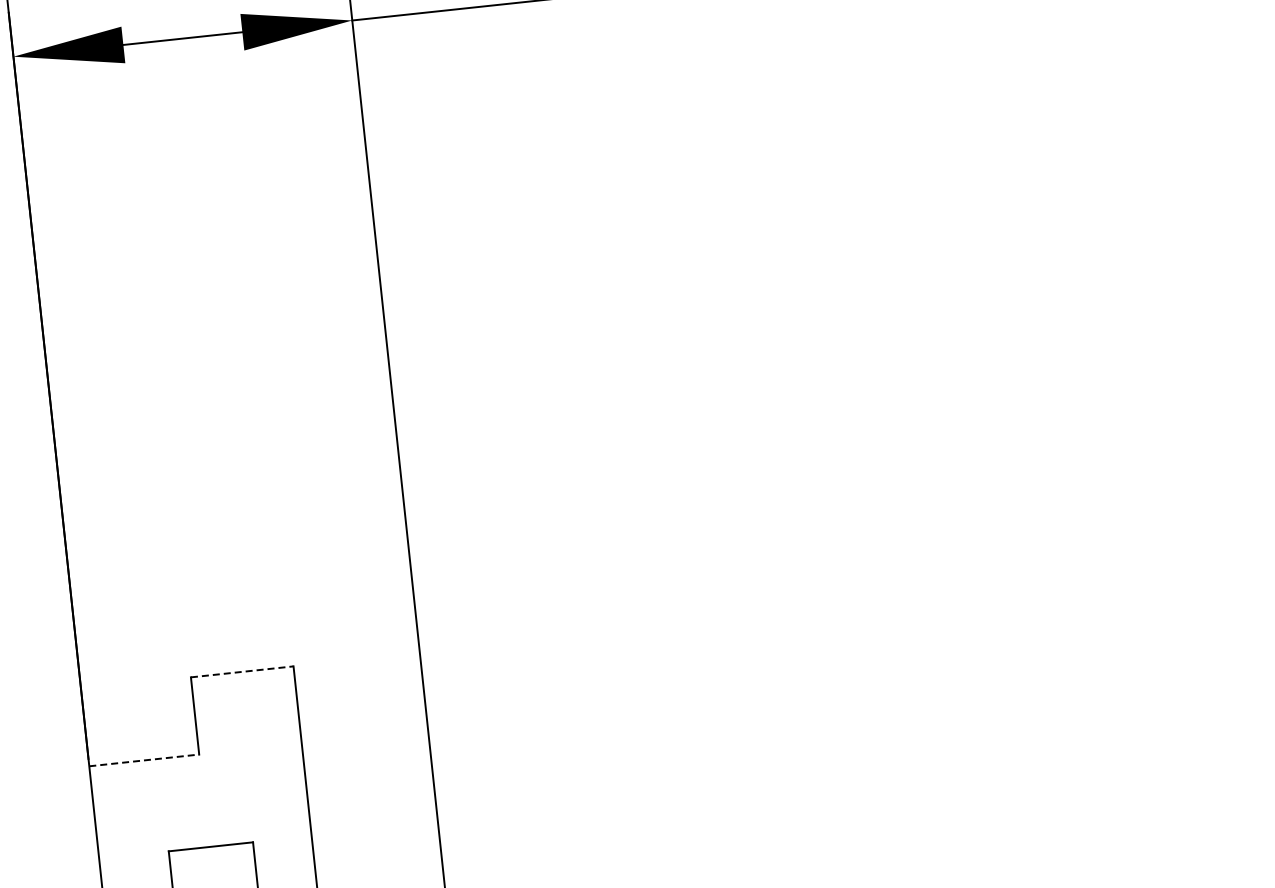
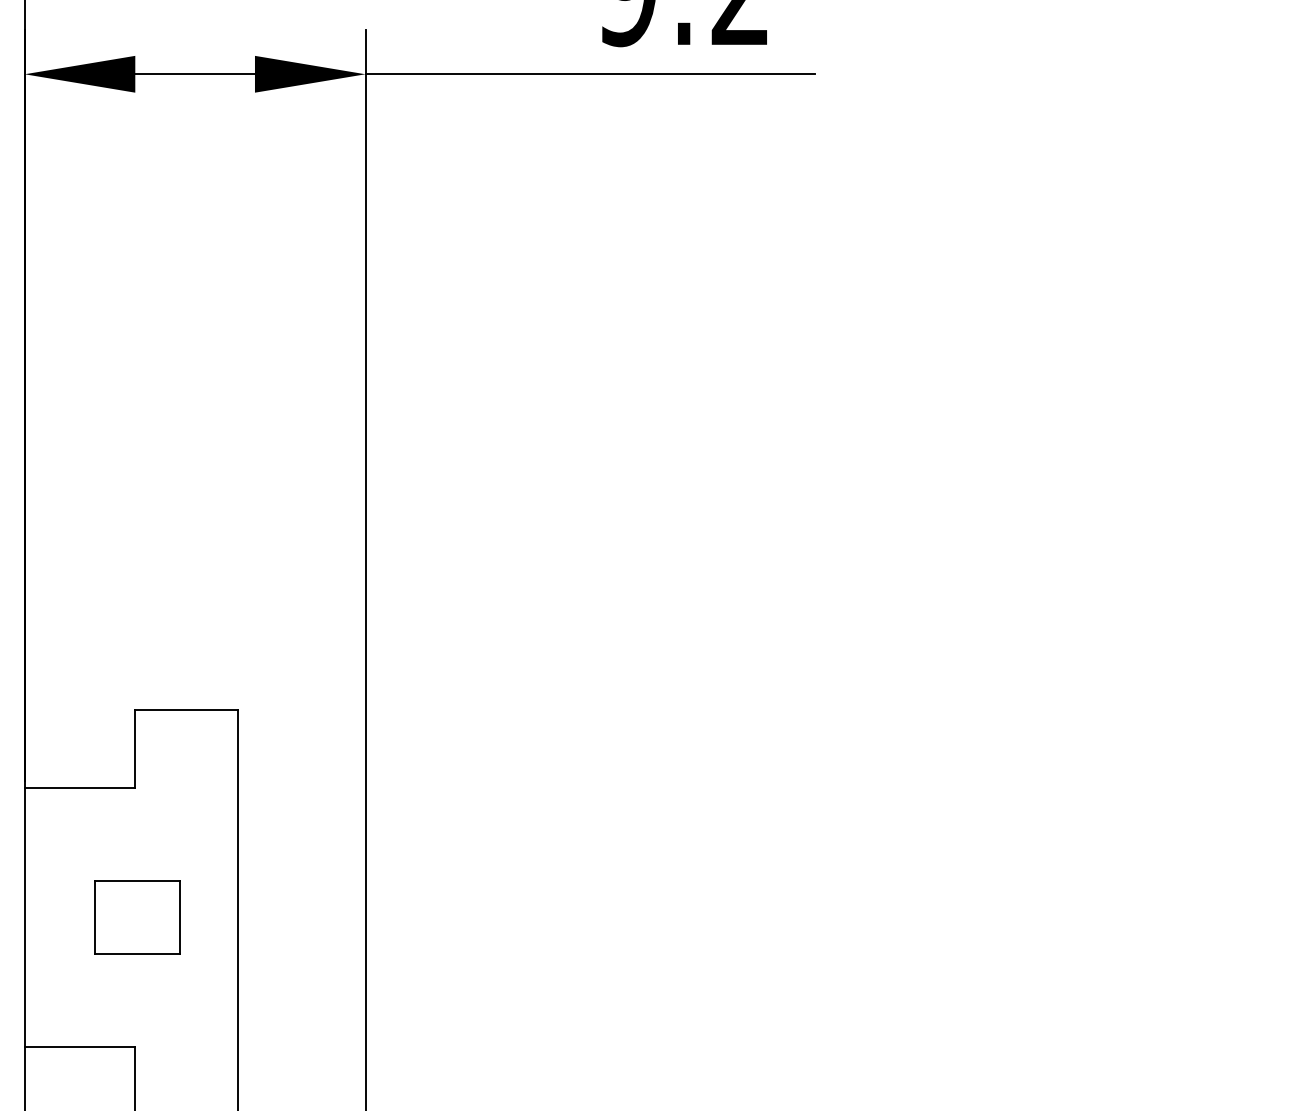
line: (241, 672) -> (186, 710), dashed -> solid
line: (144, 759) -> (80, 787), dashed -> solid

